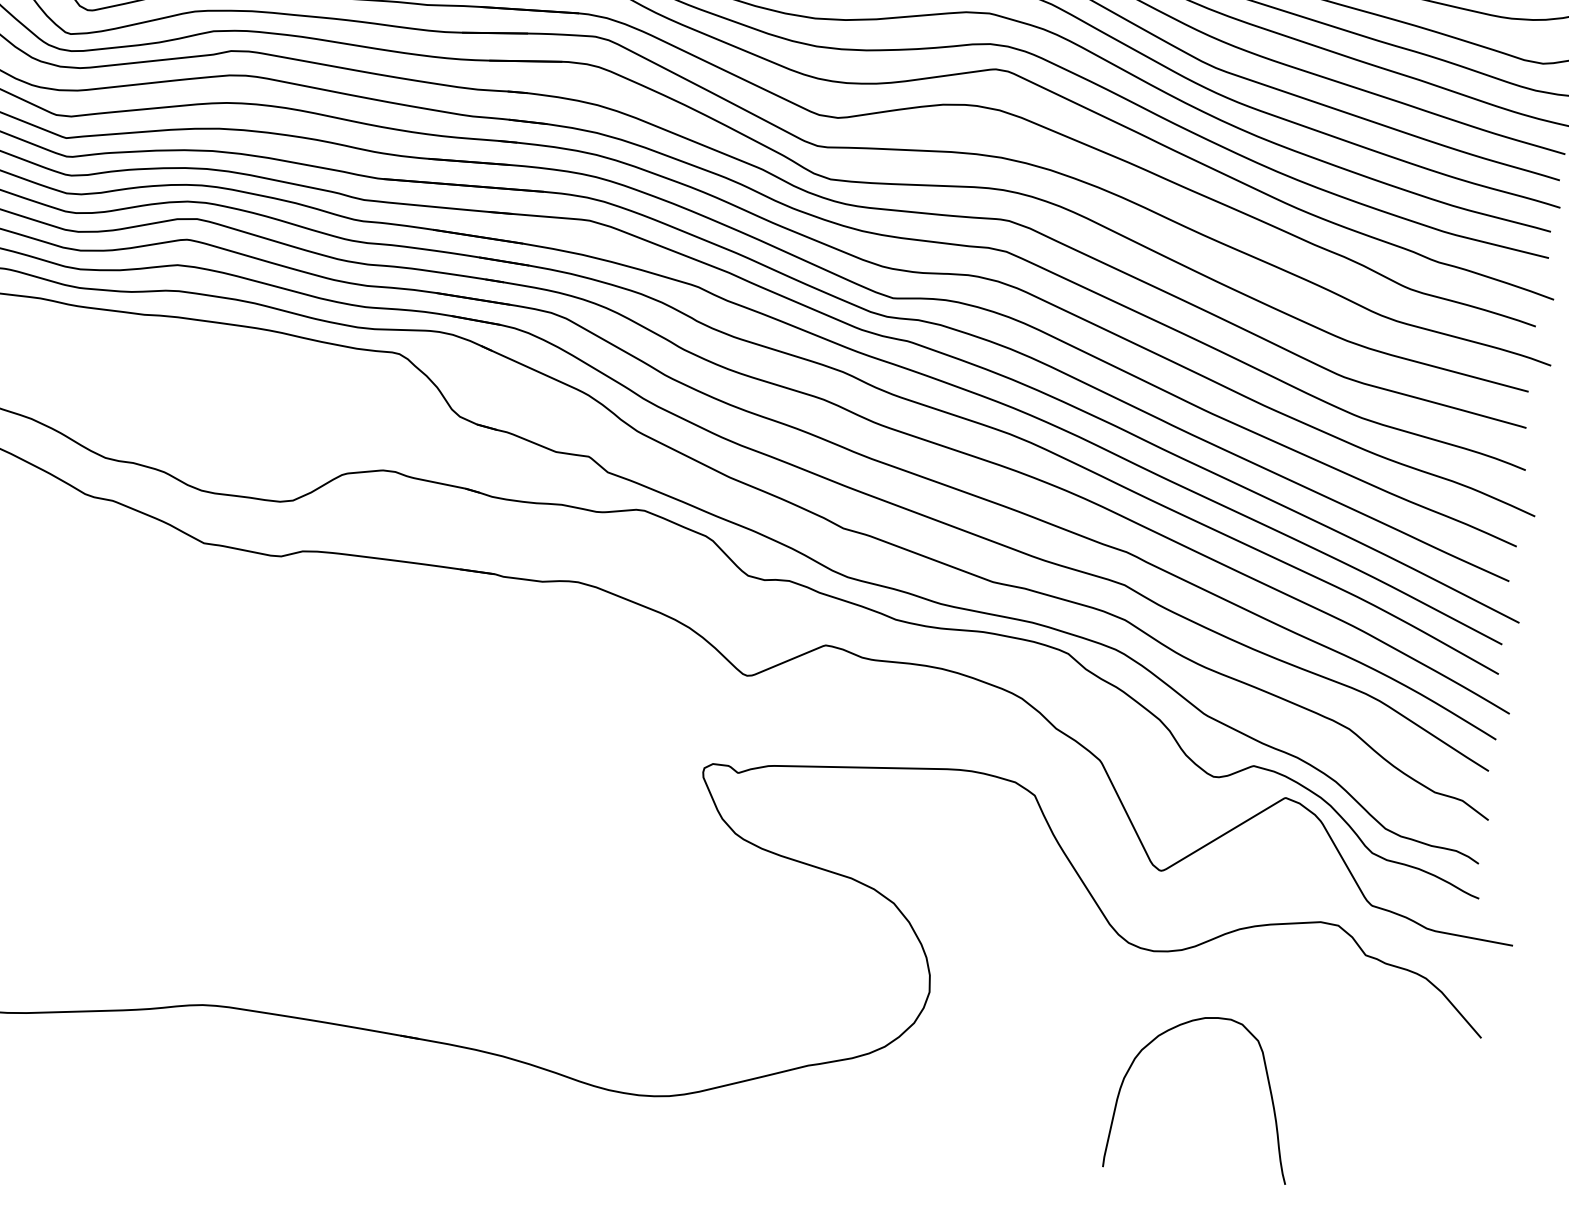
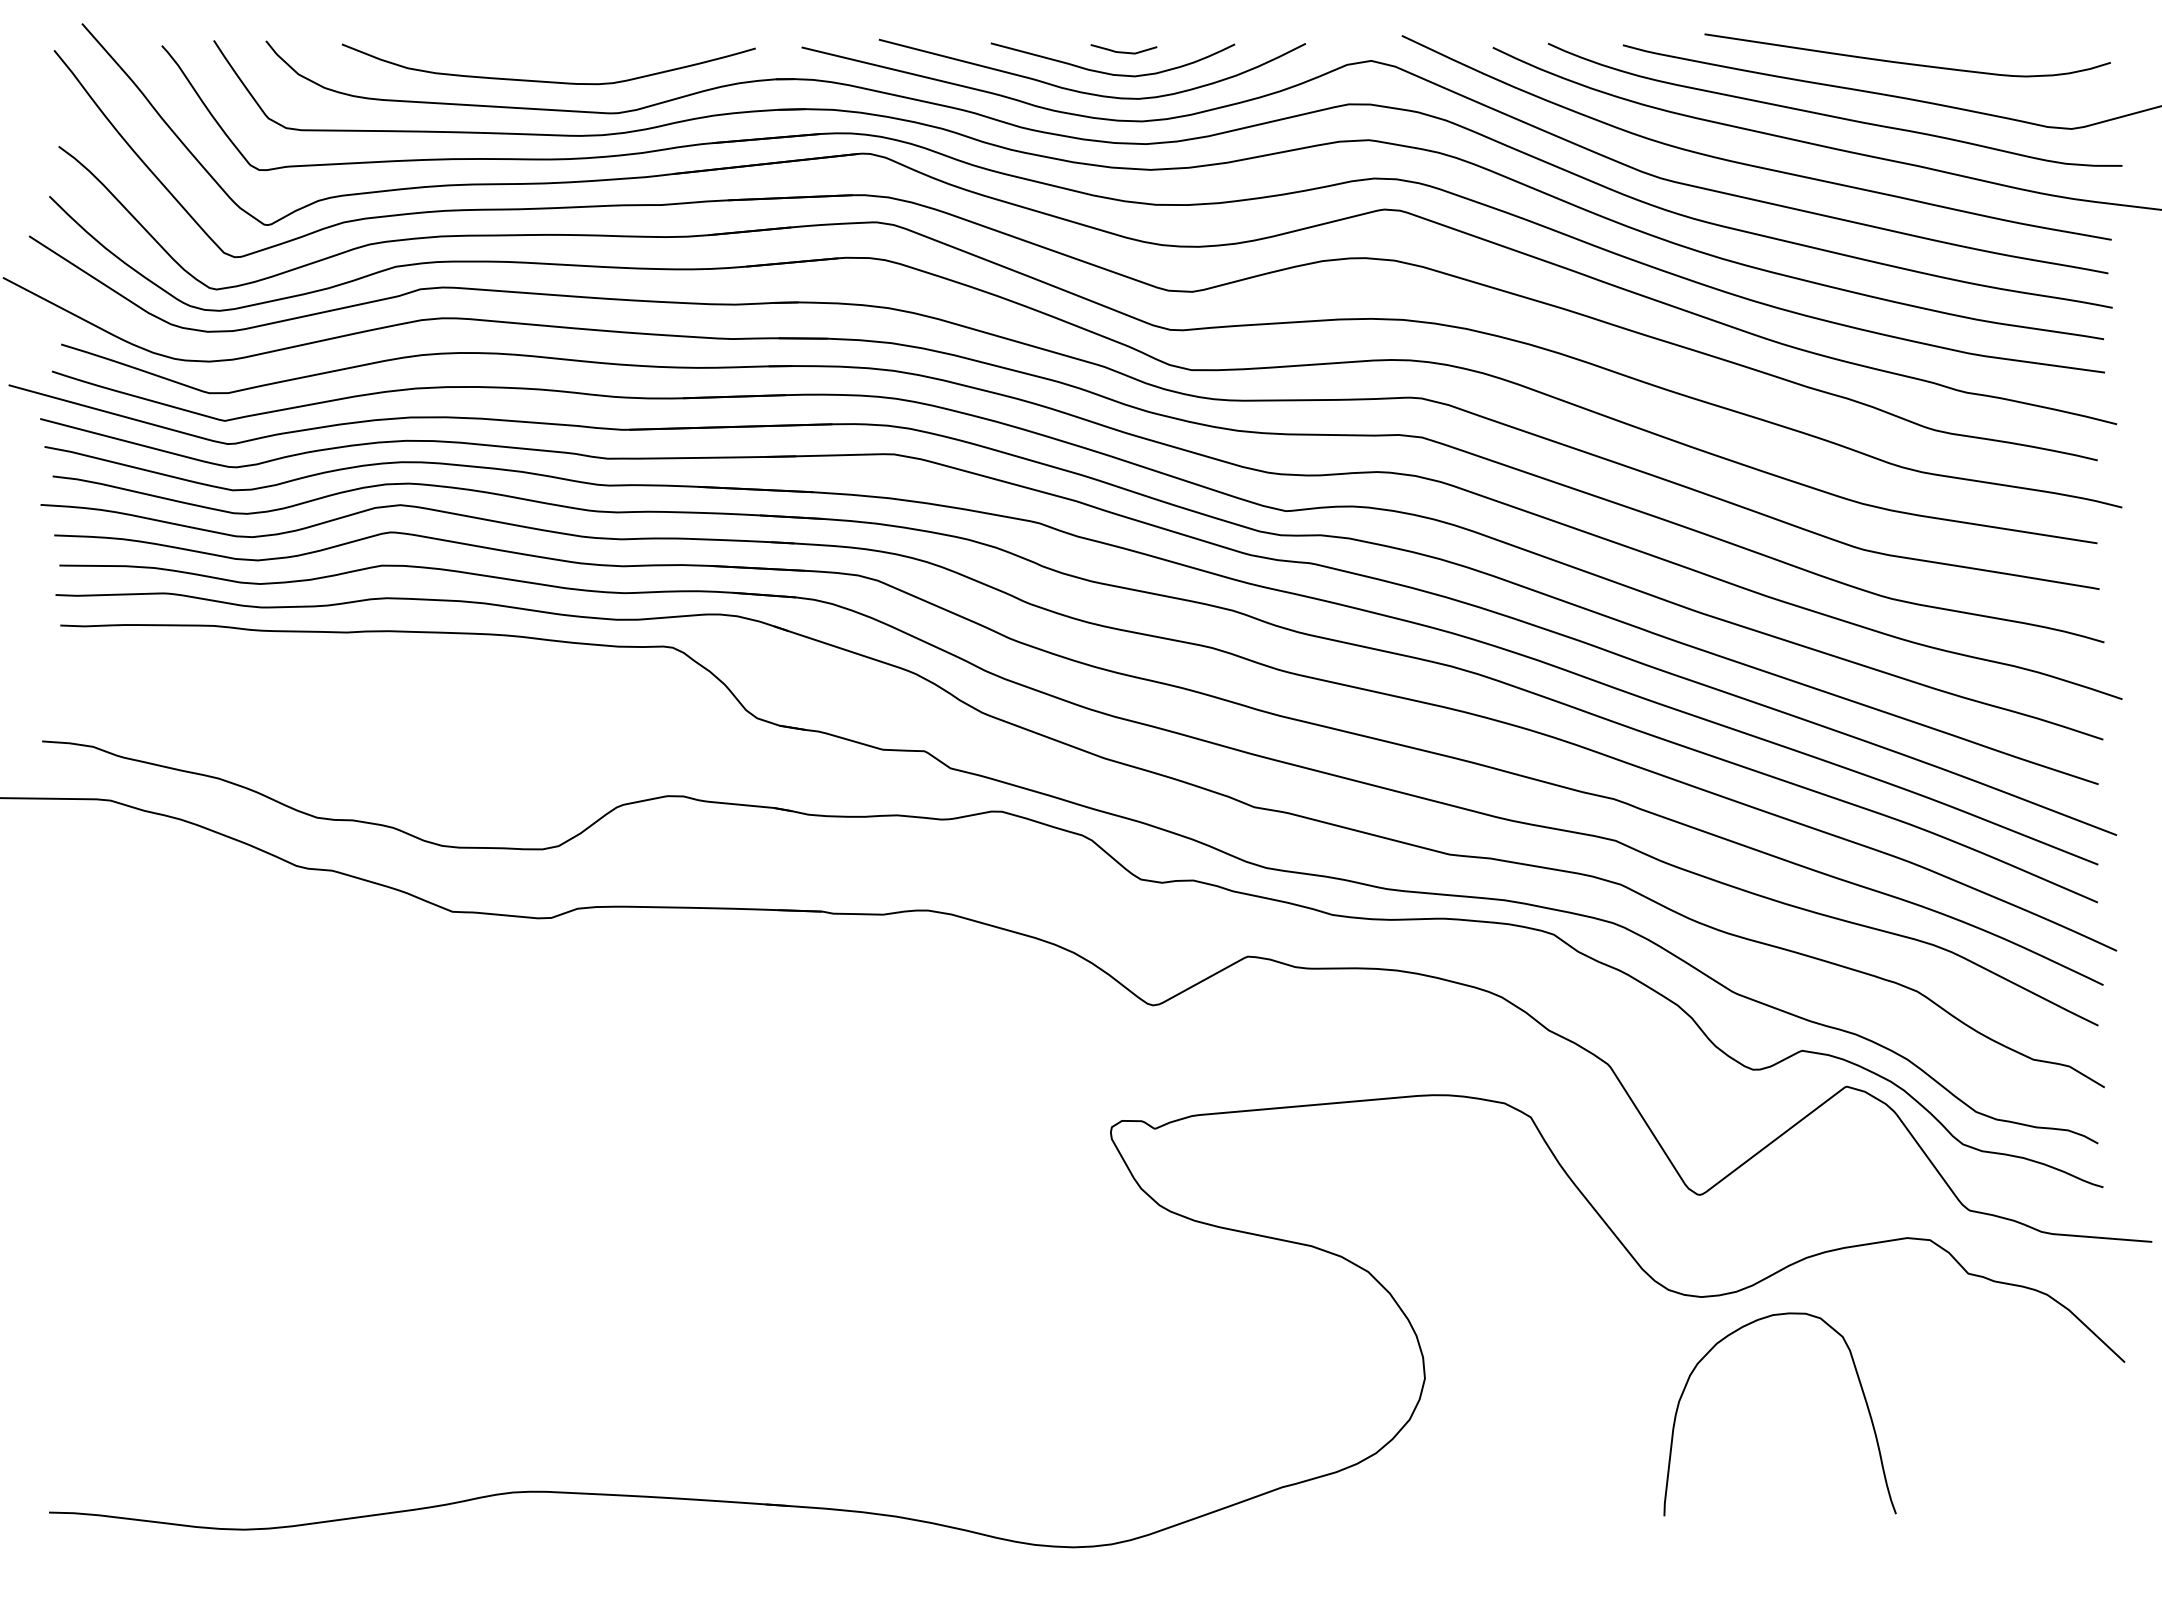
curve: (1267, 1082) -> (1860, 1387), moved

